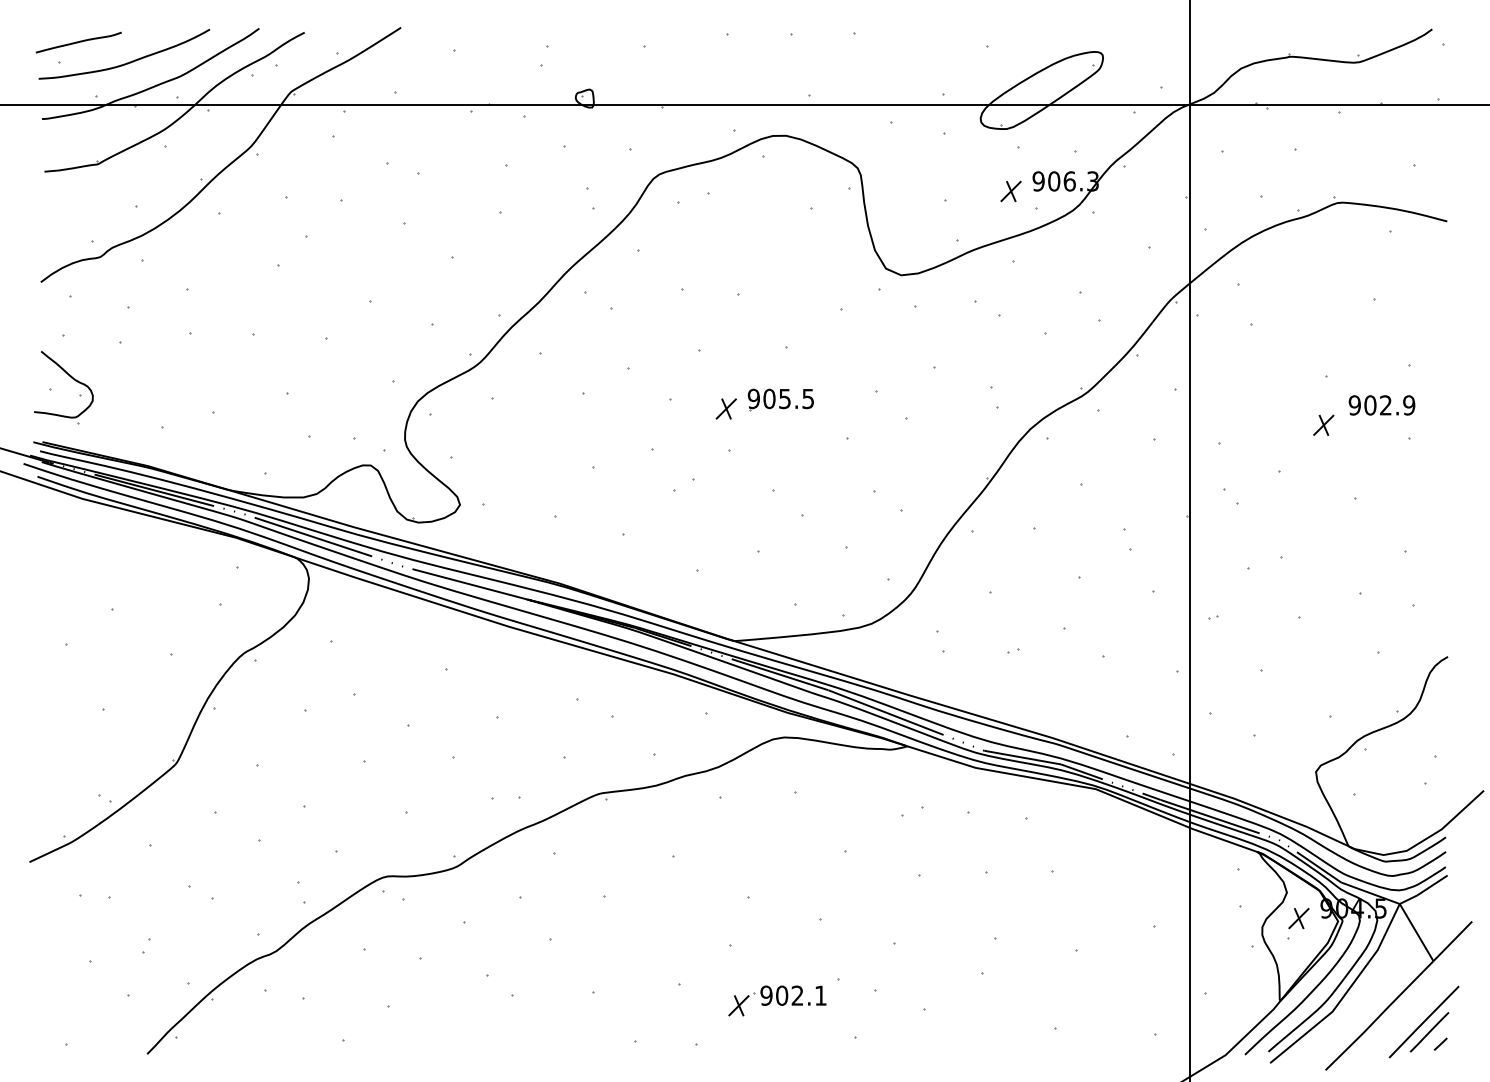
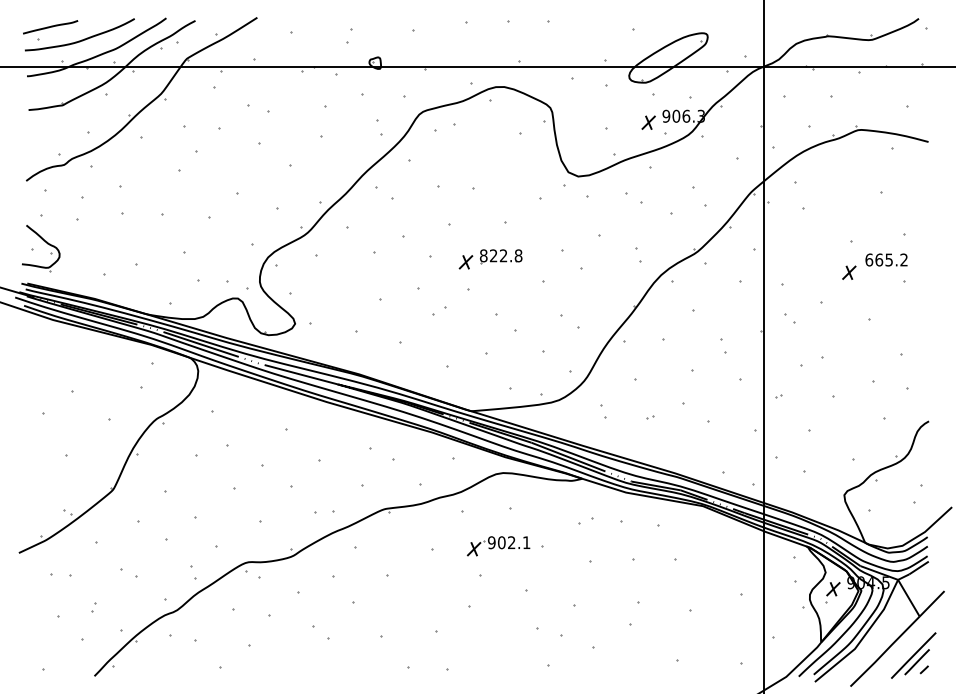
text: (780, 398) -> (500, 255), 905.5 -> 822.8
text: (1381, 404) -> (886, 259), 902.9 -> 665.2
part: (776, 1001) -> (498, 546), moved

